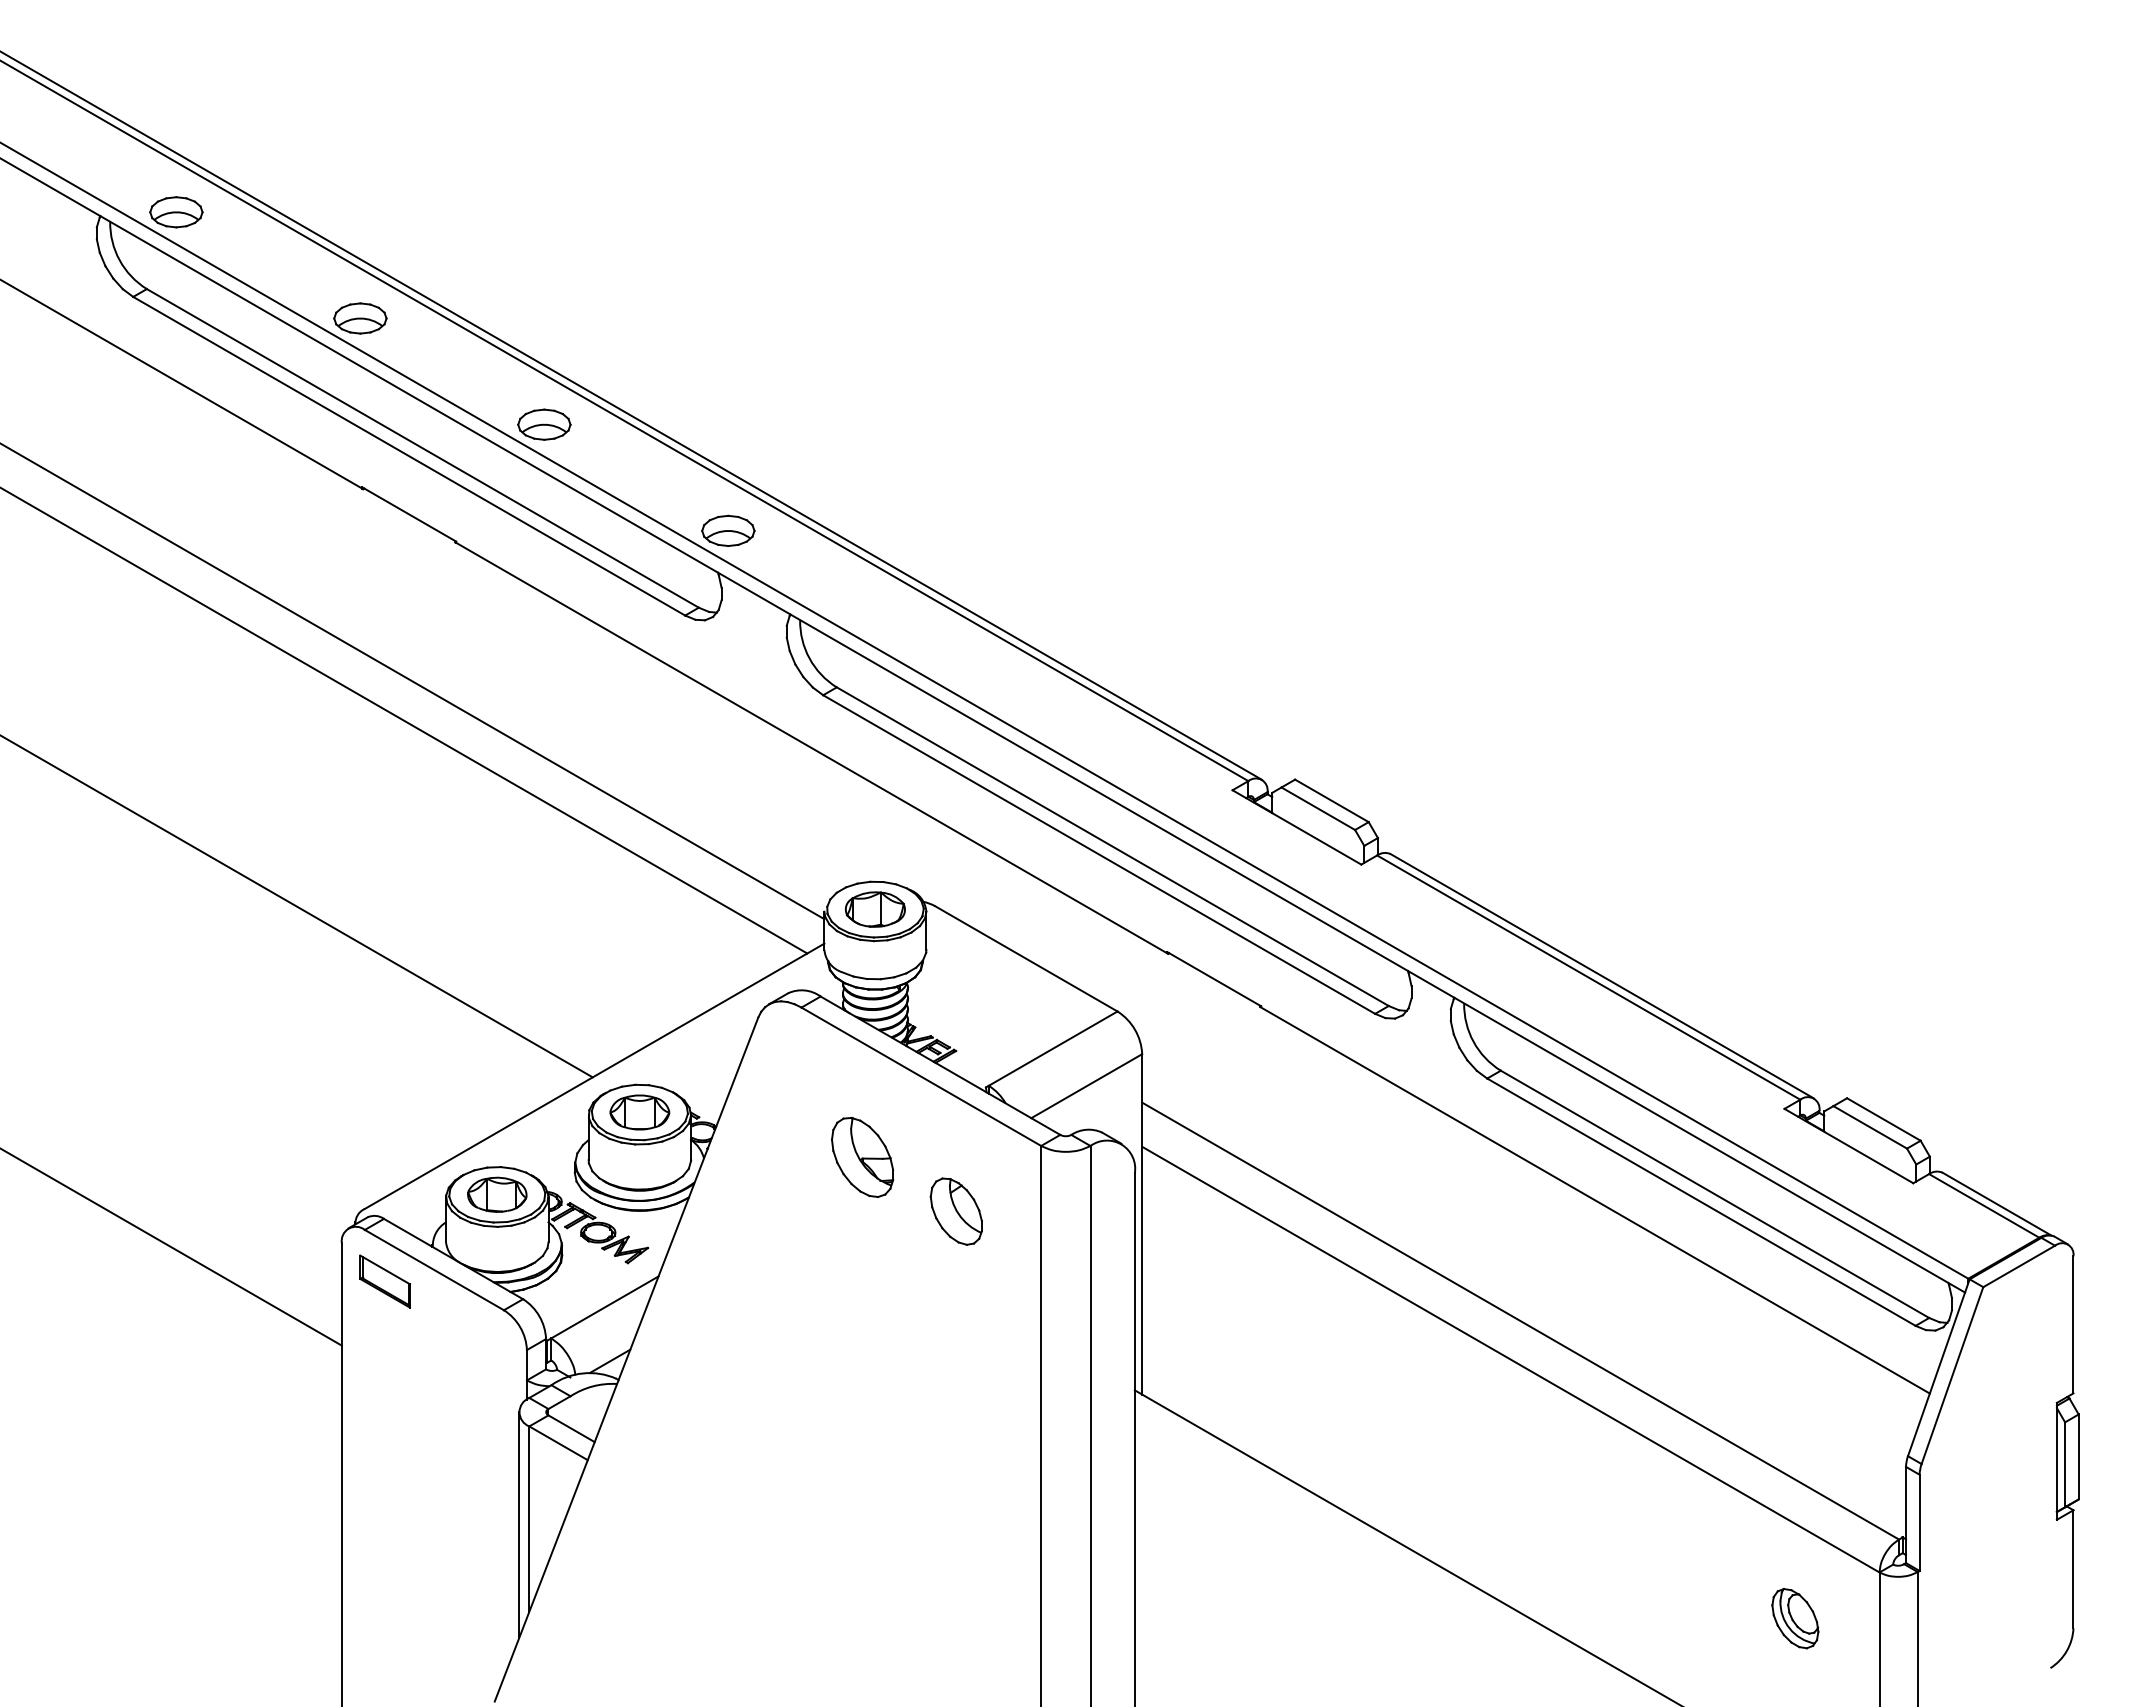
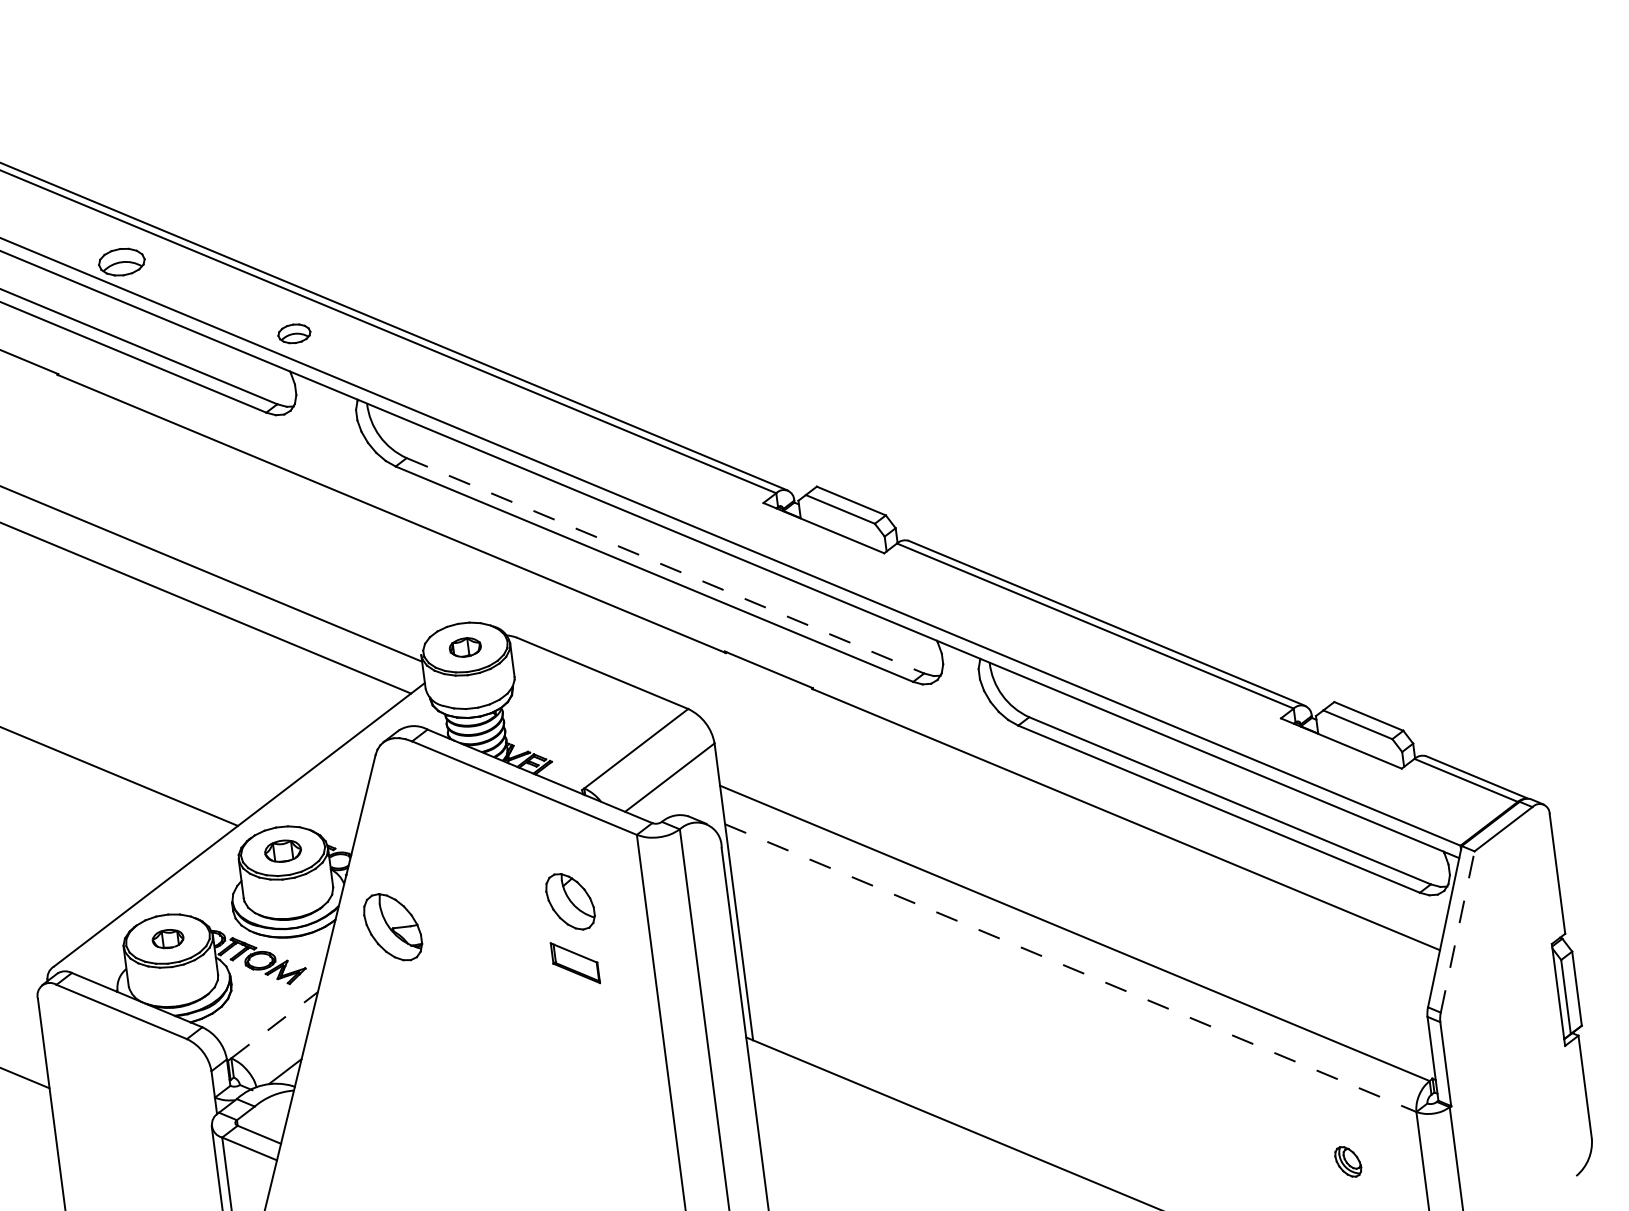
part: (728, 530) -> (294, 333), size x0.7
line: (1112, 846) -> (665, 565), solid -> dashed
part: (874, 909) -> (464, 647), size x0.6
part: (639, 1112) -> (282, 851), size x0.7
part: (862, 1156) -> (392, 926), moved
part: (497, 1194) -> (168, 938), size x0.6
part: (384, 1281) -> (574, 963), moved
line: (604, 1307) -> (274, 1025), solid -> dashed
line: (1510, 1359) -> (1070, 968), solid -> dashed
line: (1952, 1375) -> (1457, 931), solid -> dashed
part: (1795, 1618) -> (1348, 1161), size x0.6

